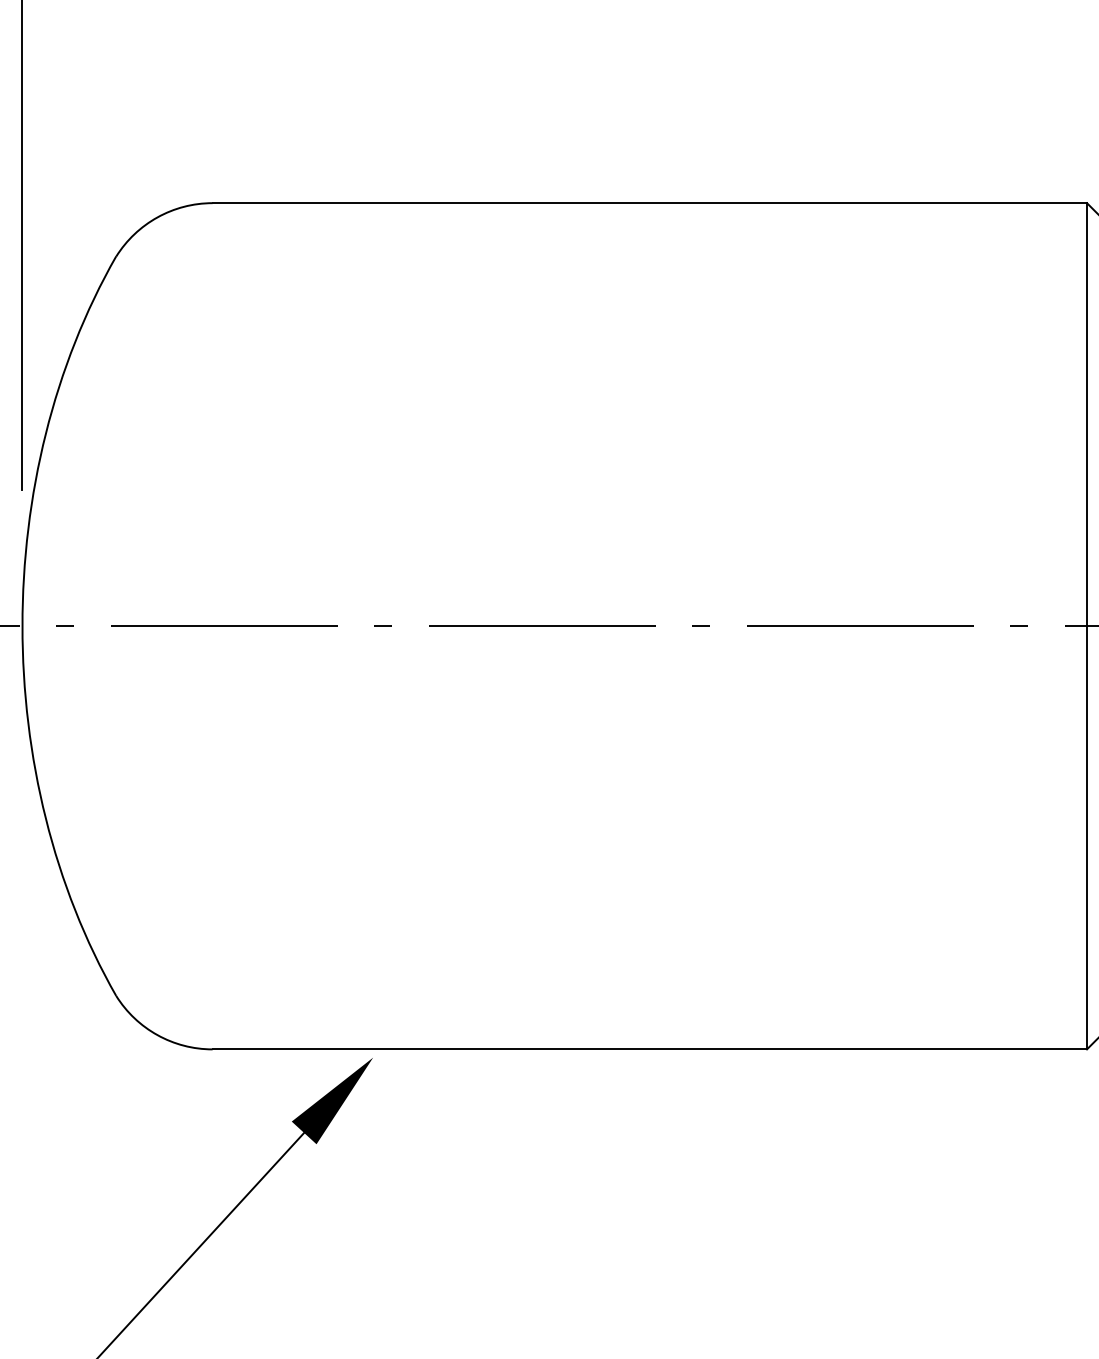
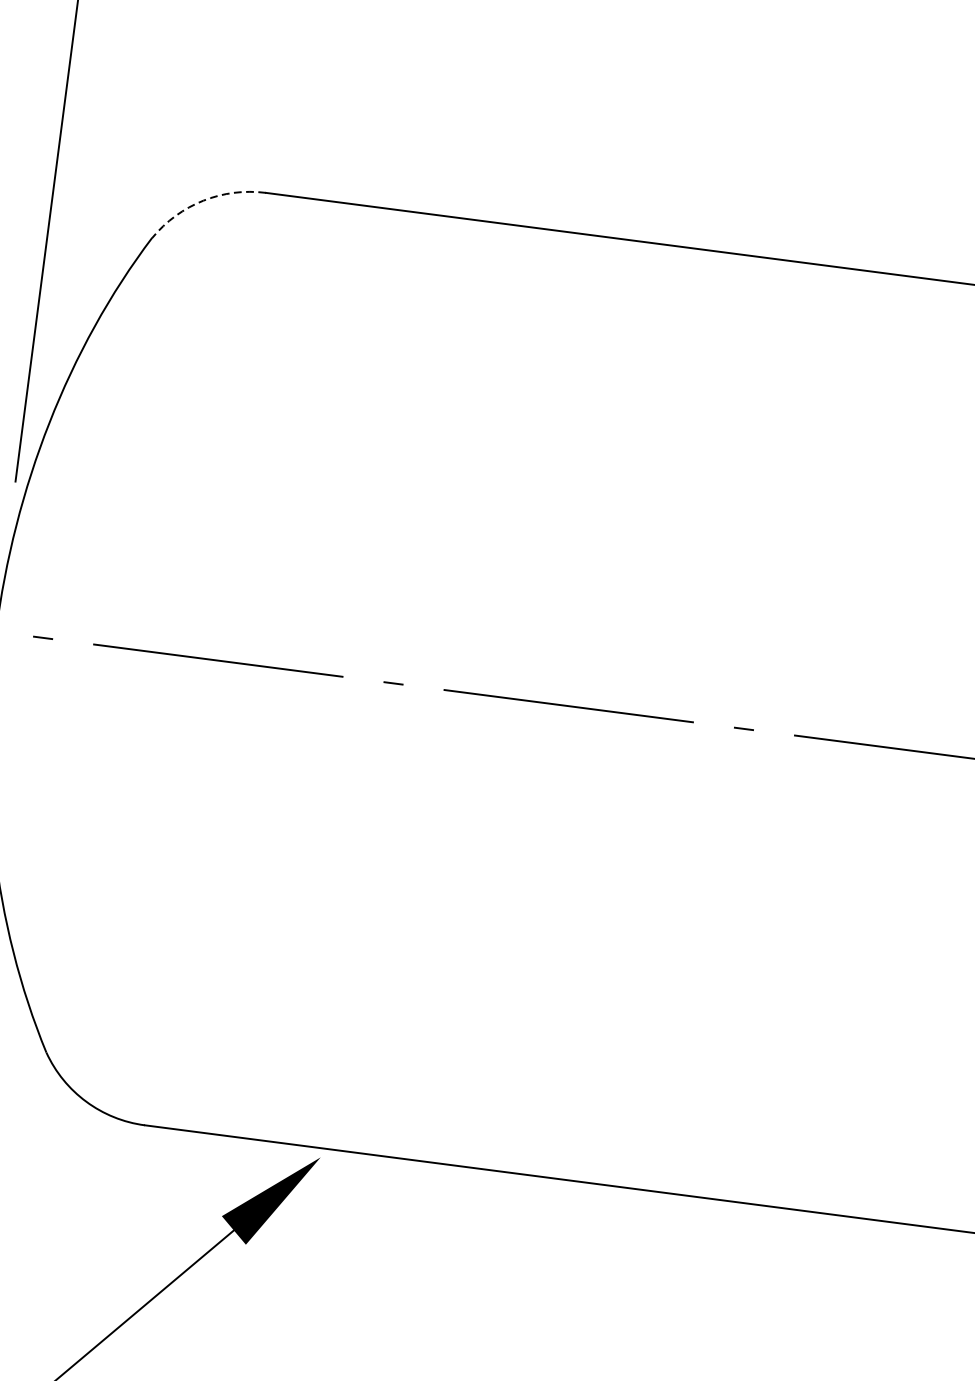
arc: (157, 217) -> (203, 200), solid -> dashed

